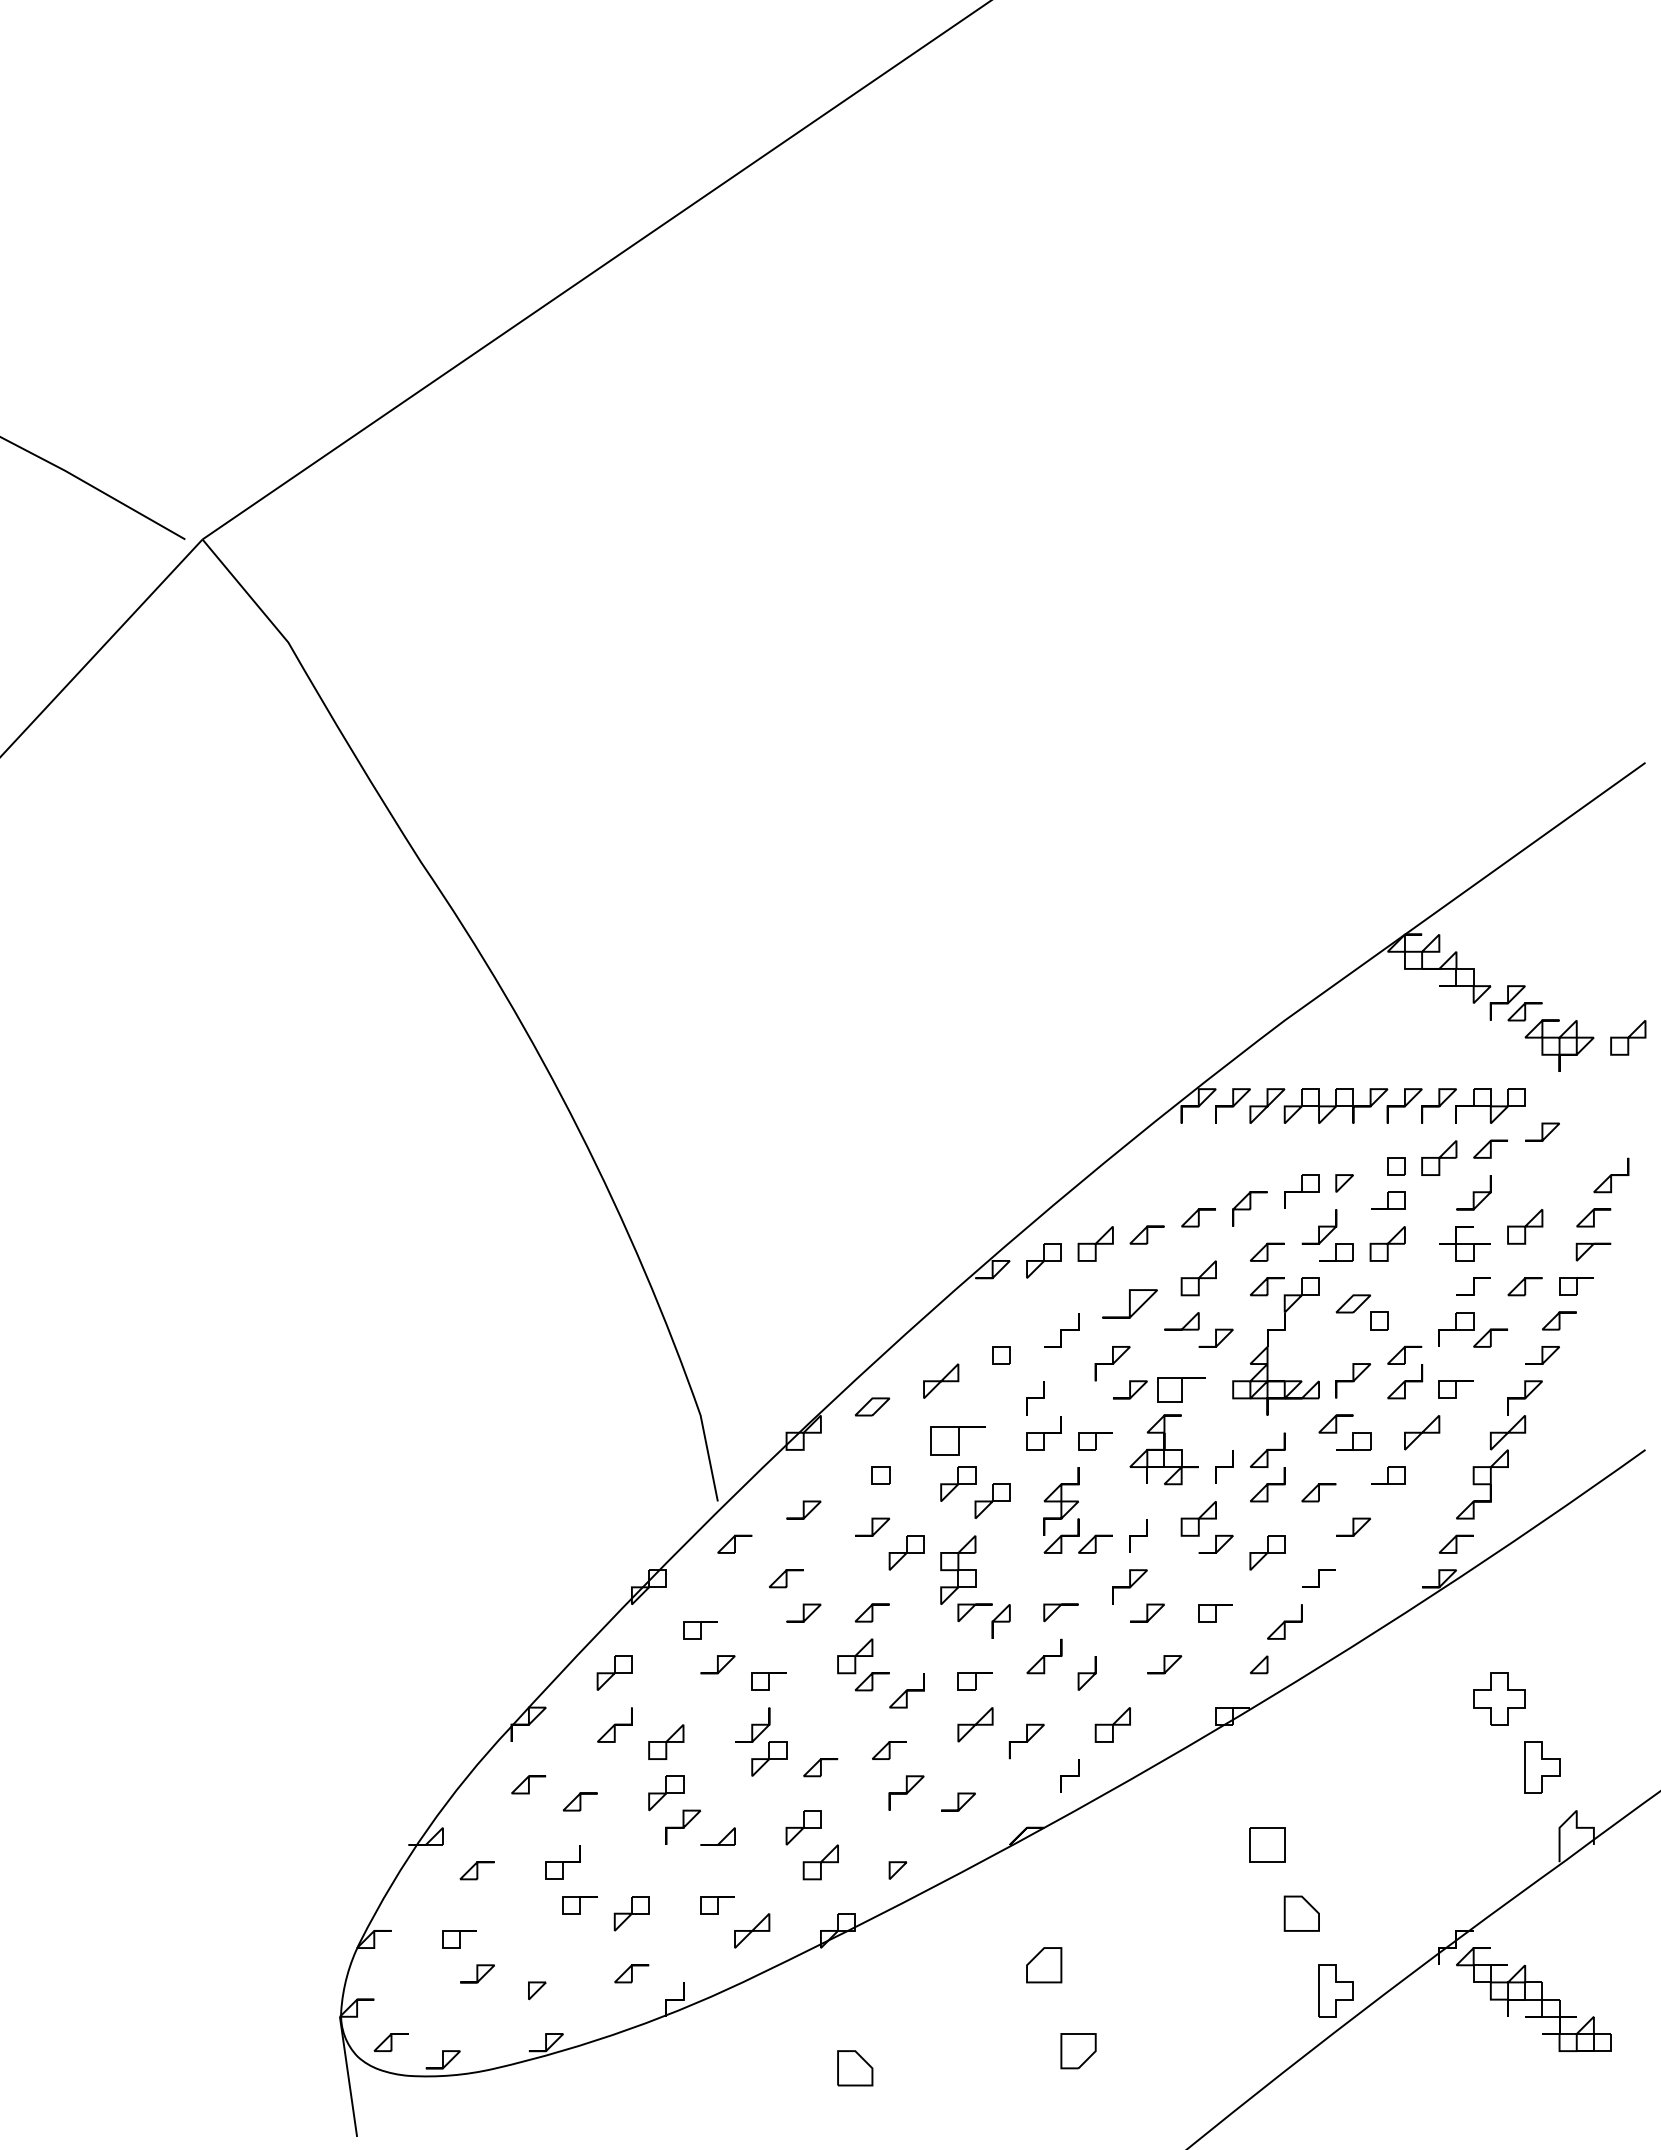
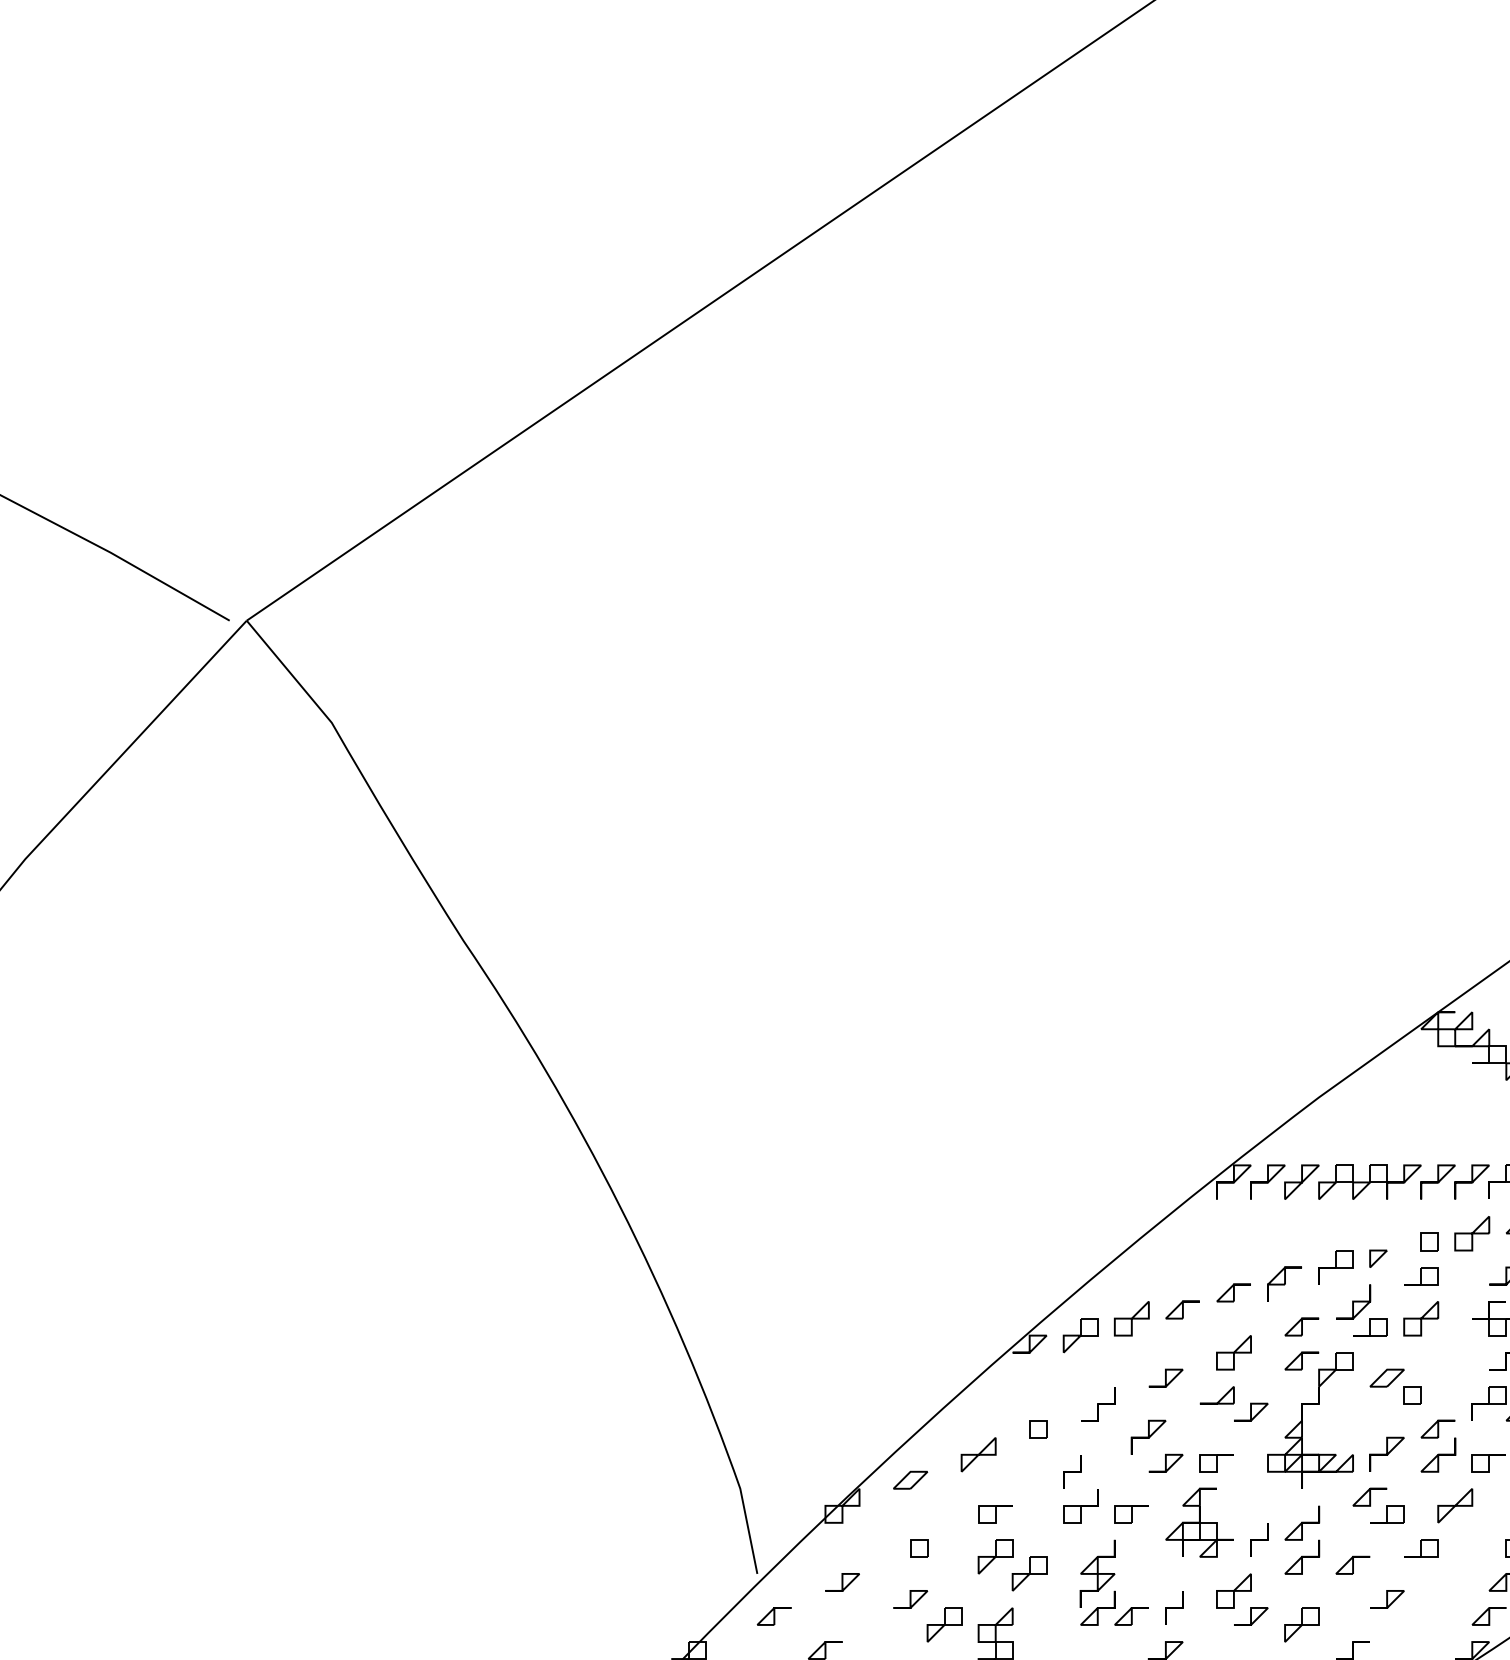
part: (1130, 1303) -> (1166, 1377), size x0.62
part: (1180, 1389) -> (1215, 1462), size x0.71
part: (957, 1441) -> (994, 1514), size x0.62

